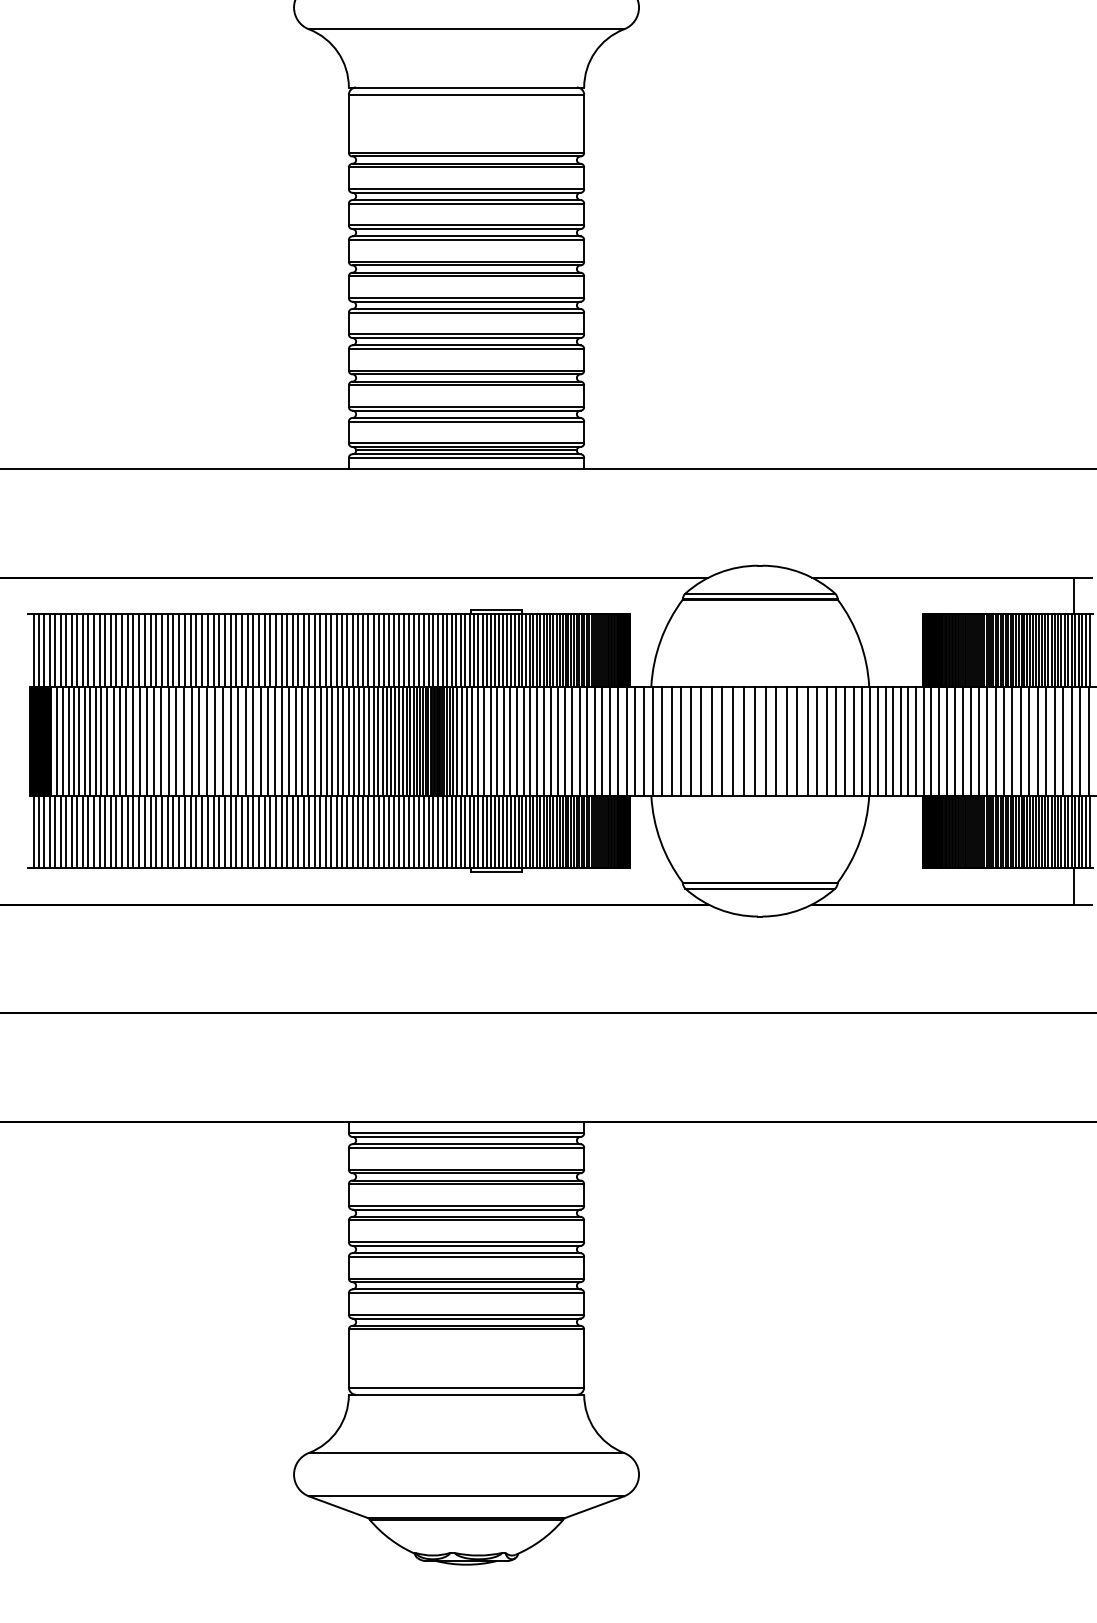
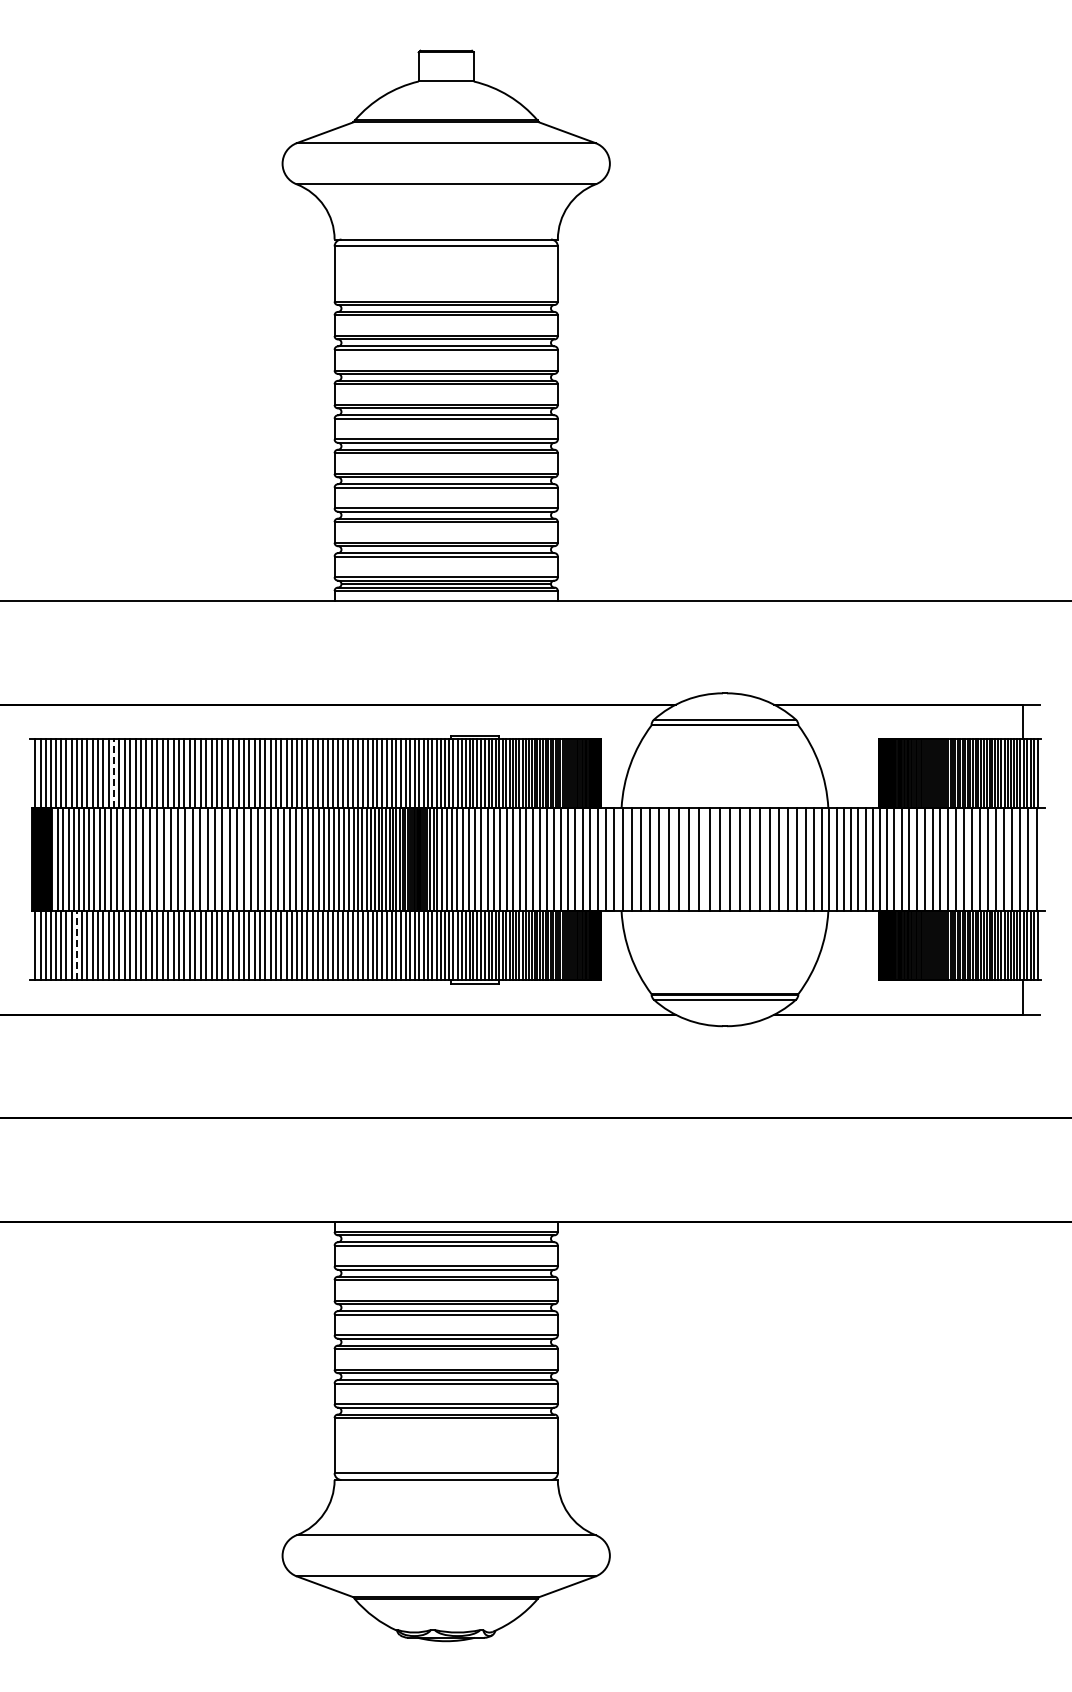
line: (116, 650) -> (114, 773), solid -> dashed
line: (76, 831) -> (76, 945), solid -> dashed

